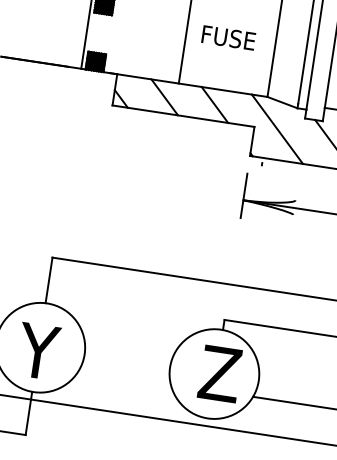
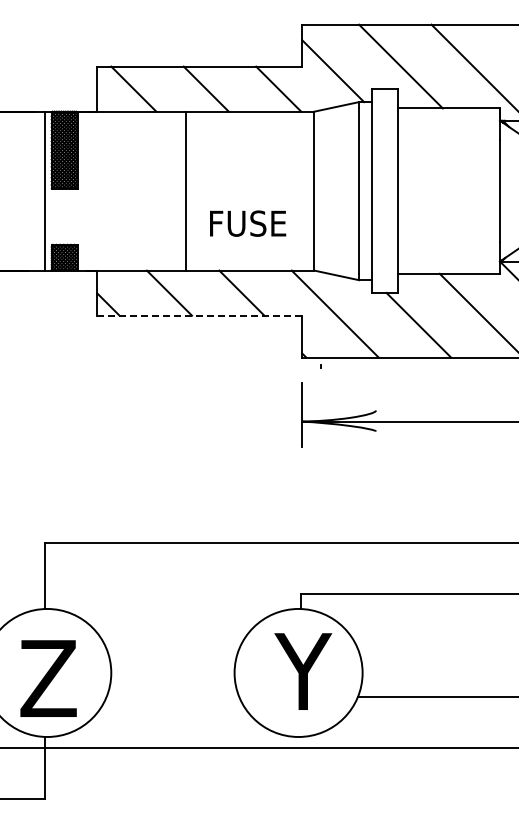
text: (229, 37) -> (248, 223), moved
line: (183, 116) -> (200, 315), solid -> dashed
text: (39, 351) -> (46, 678), Y -> Z
text: (218, 373) -> (304, 671), Z -> Y

